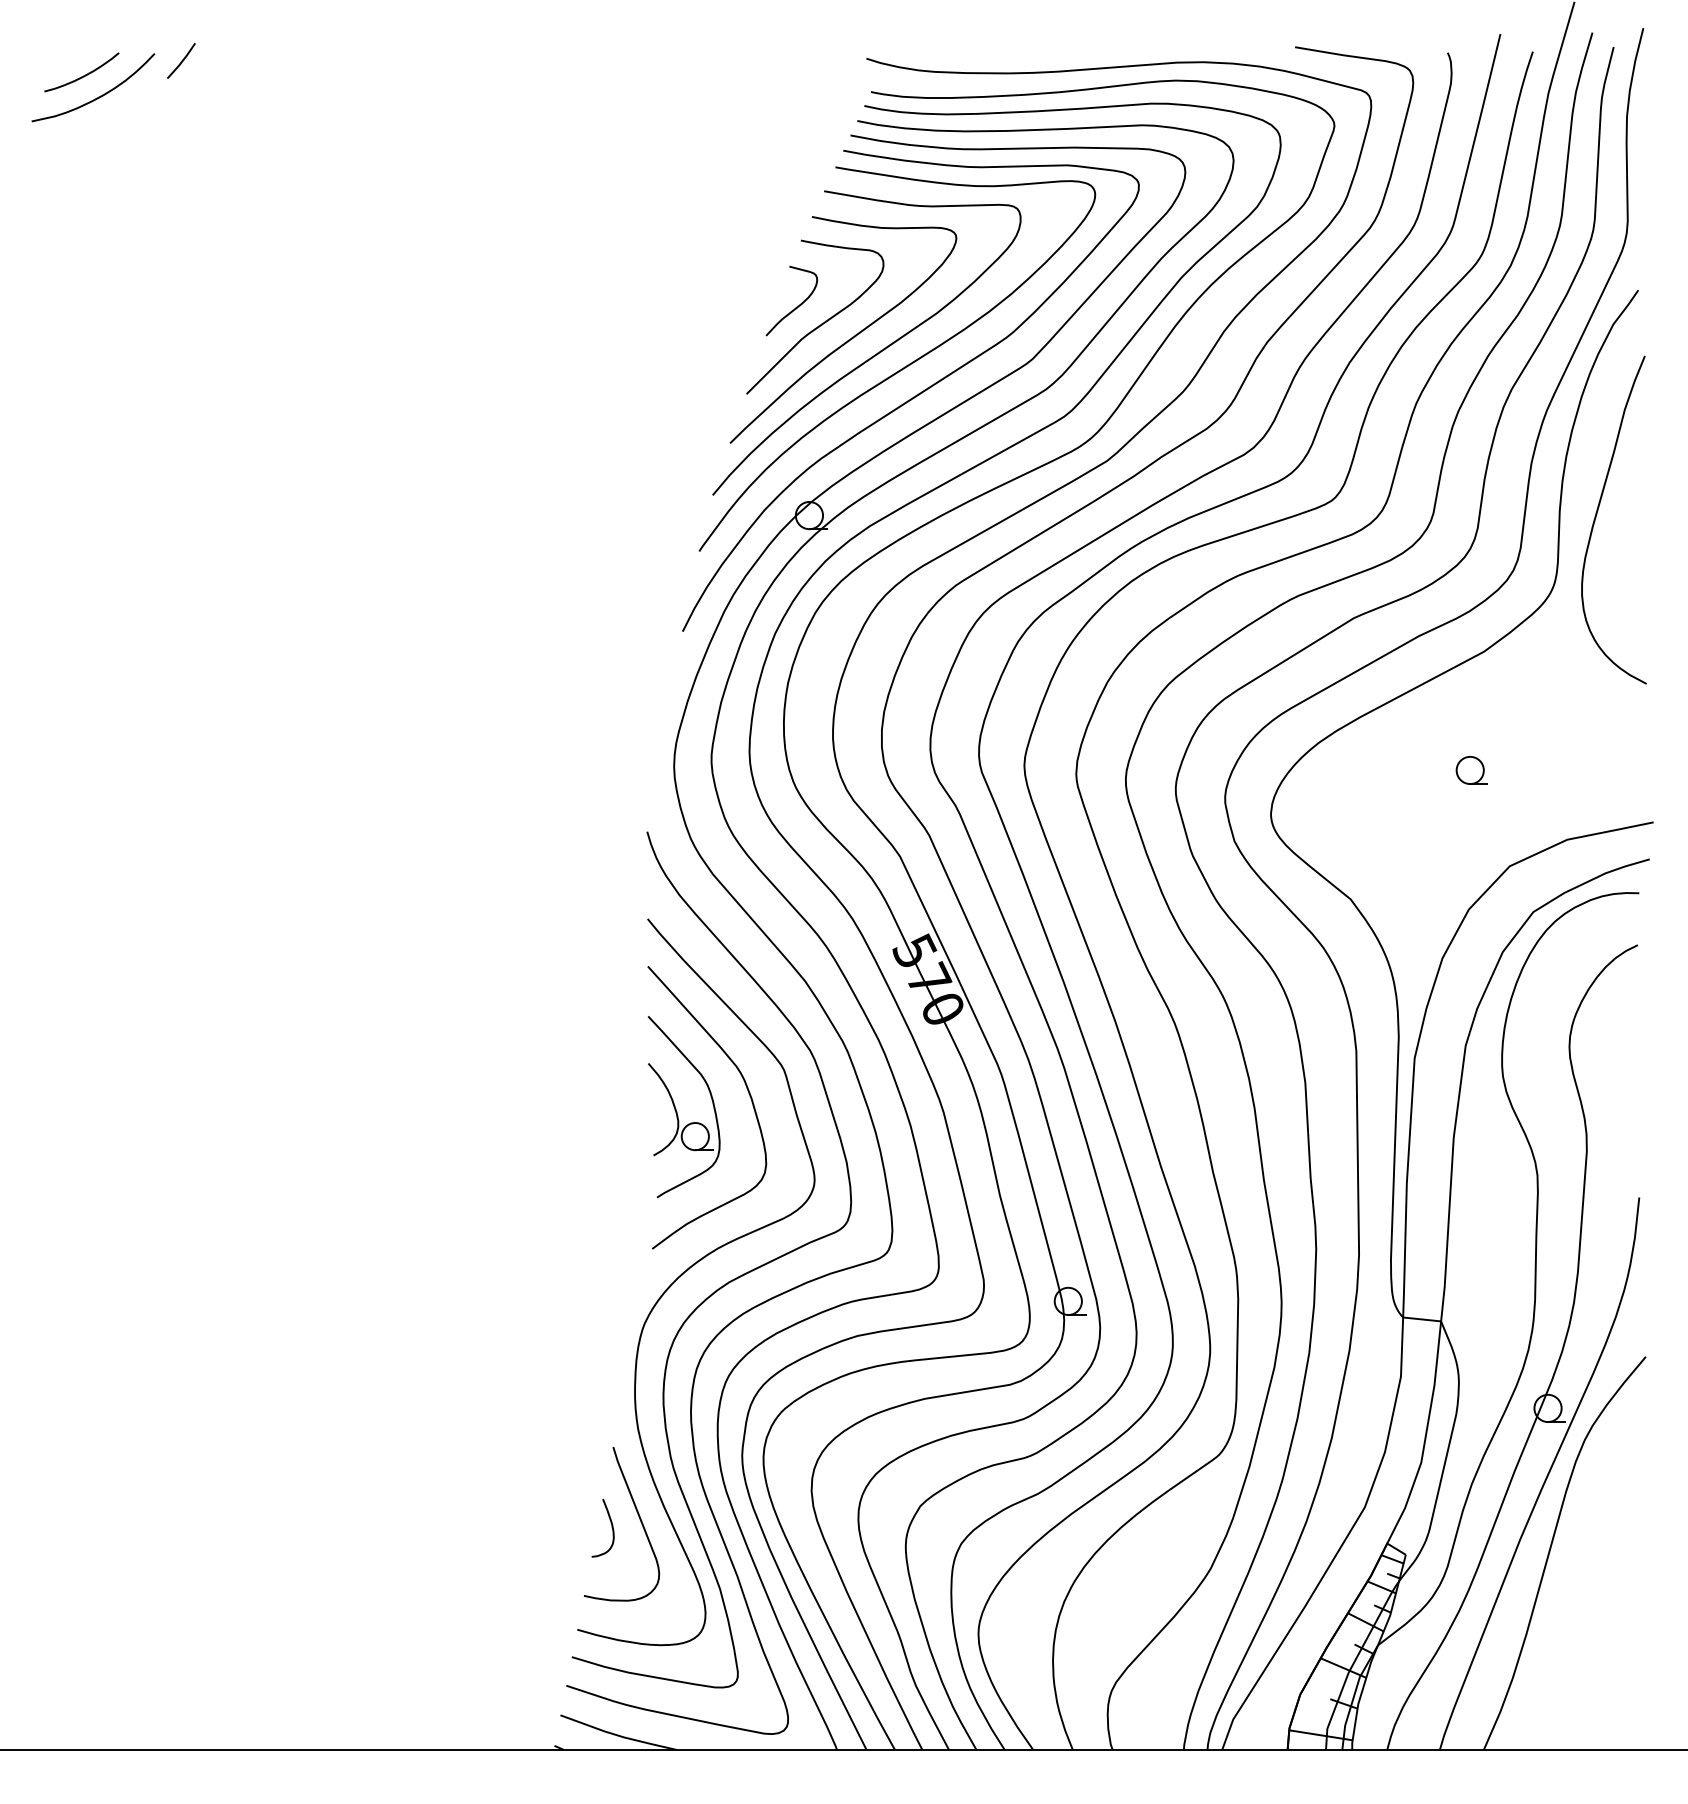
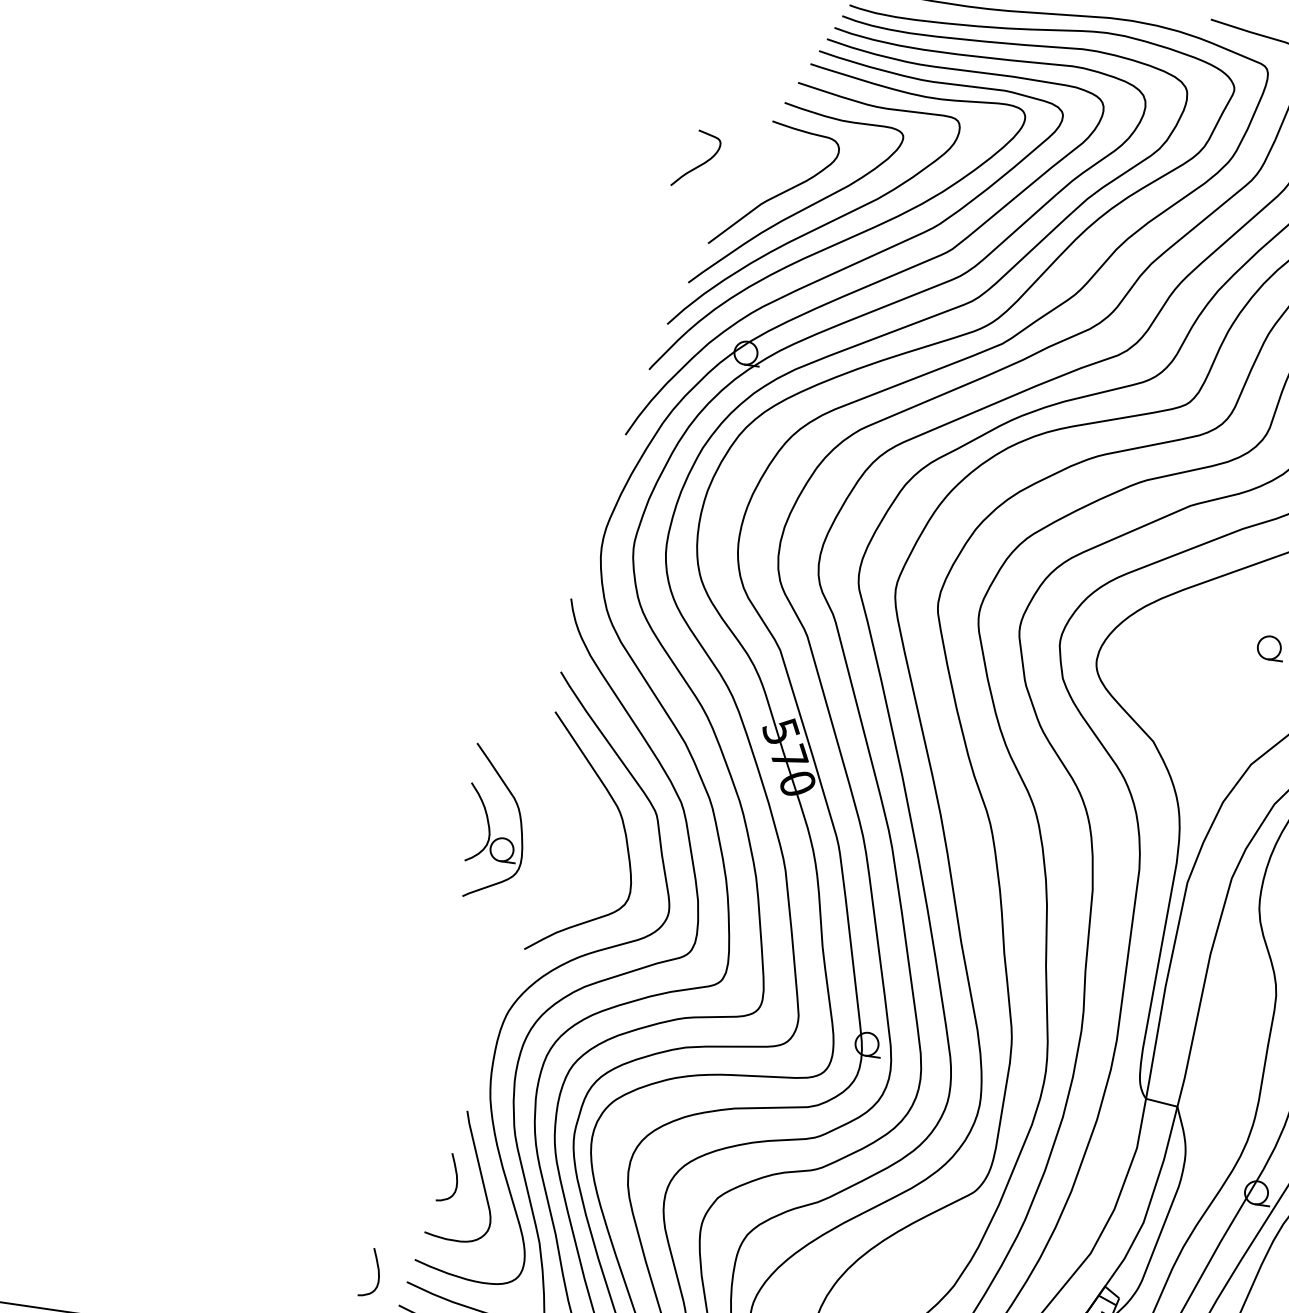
curve: (796, 306) -> (699, 164), moved
part: (676, 1108) -> (489, 823), moved
curve: (536, 1651) -> (377, 1273), added

